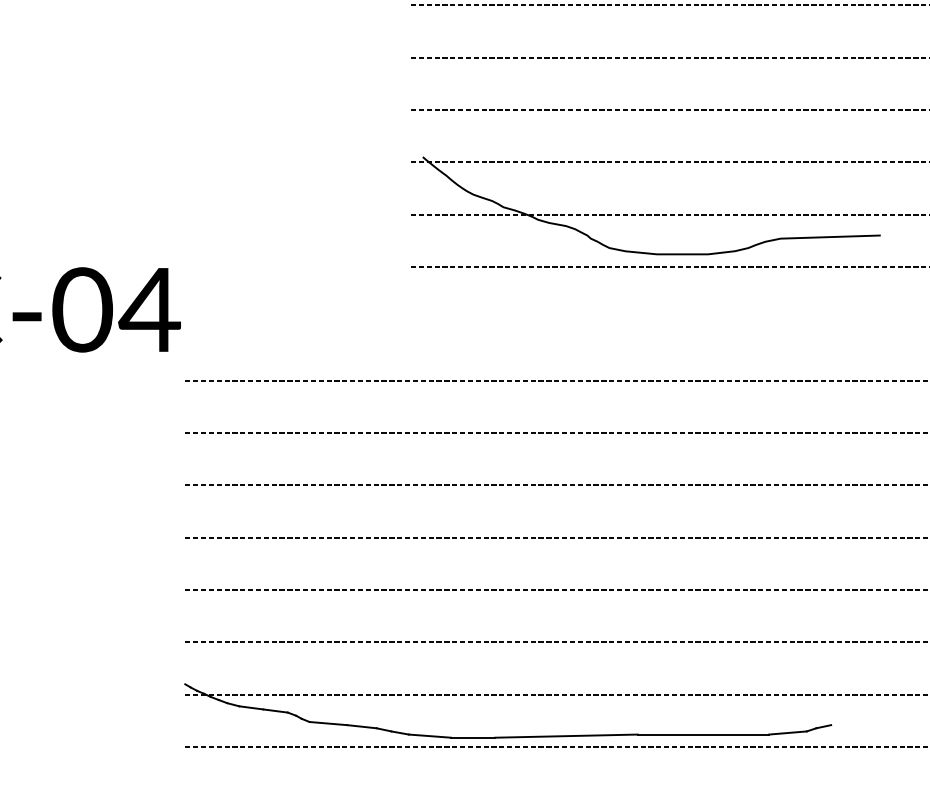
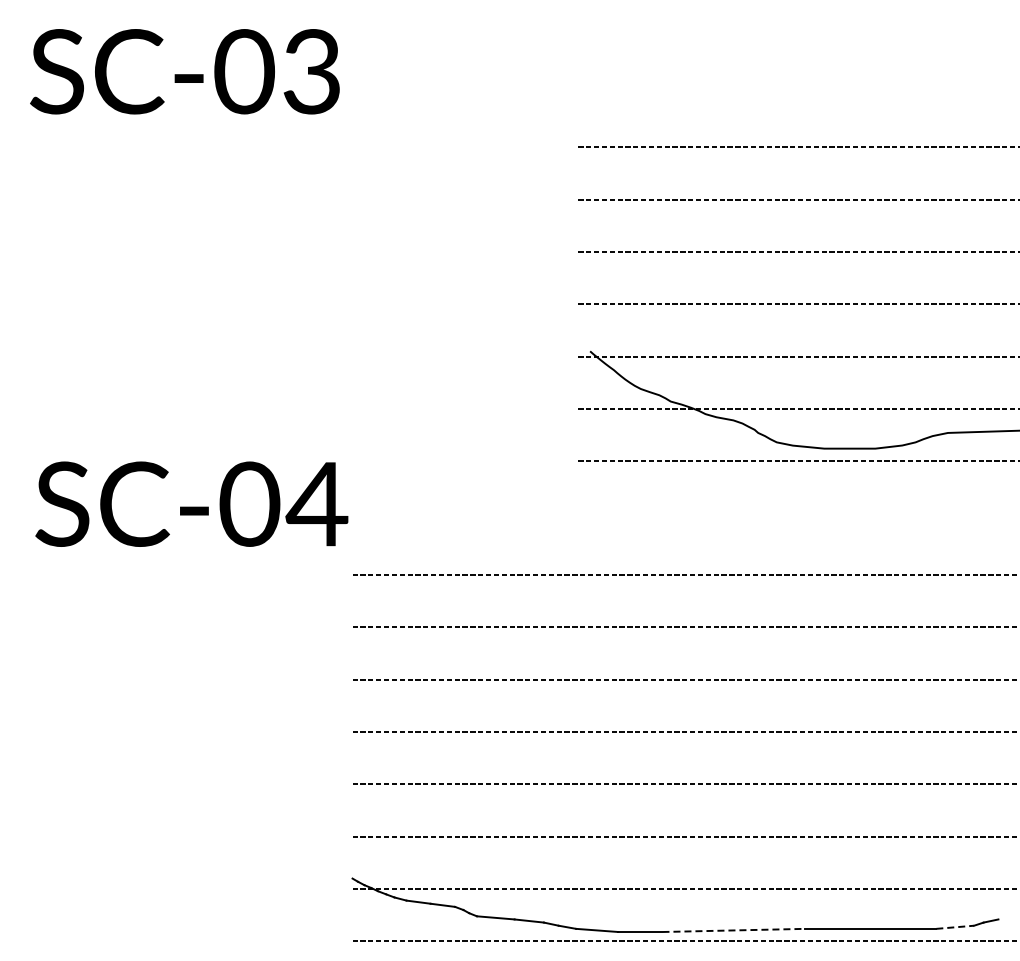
line: (788, 733) -> (955, 927), solid -> dashed
line: (567, 736) -> (734, 930), solid -> dashed

